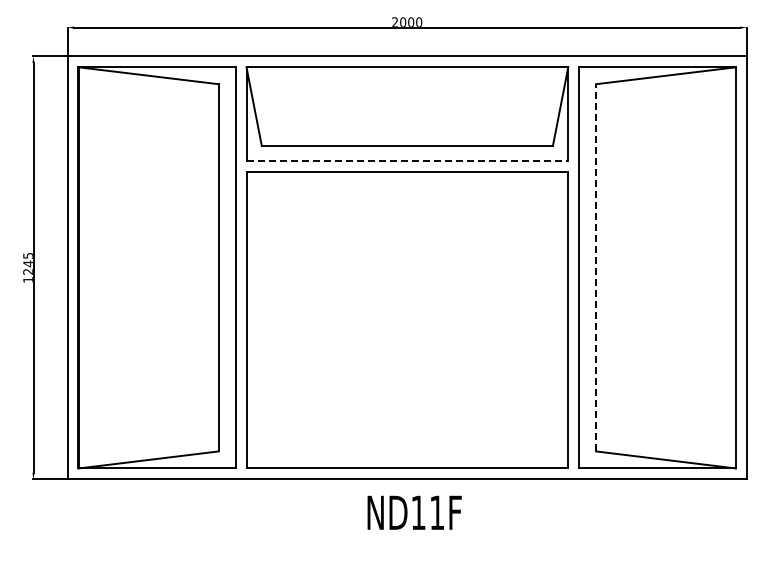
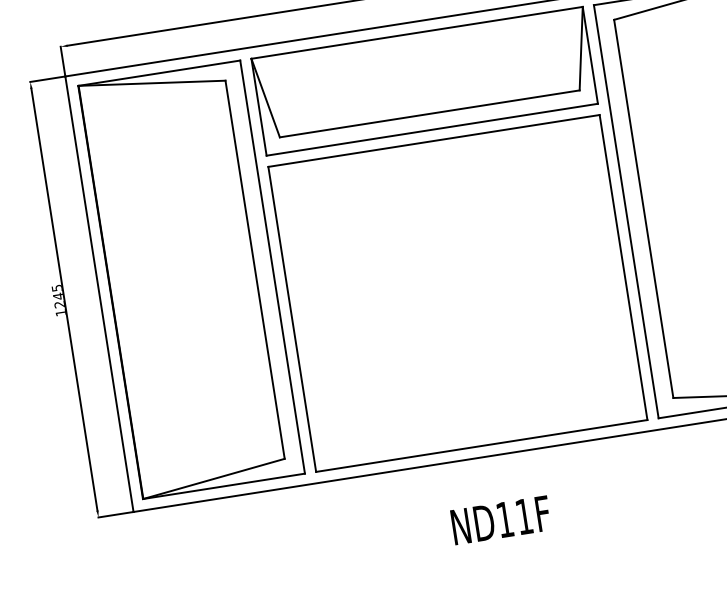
line: (407, 161) -> (432, 129), dashed -> solid
line: (596, 267) -> (644, 208), dashed -> solid
text: (414, 512) -> (500, 520), moved

